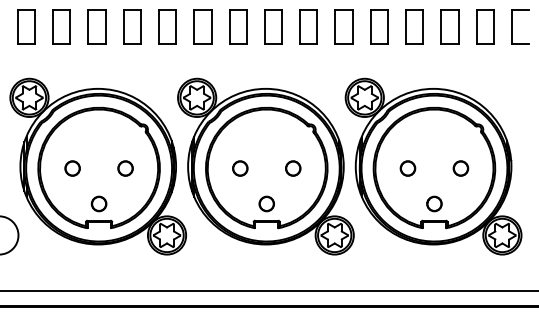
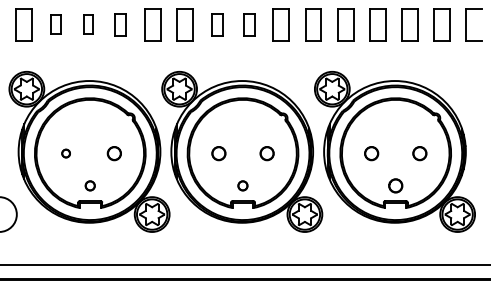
part: (61, 26) -> (56, 24), size x0.6
part: (96, 26) -> (87, 24), size x0.6
part: (132, 26) -> (120, 24), size x0.7
part: (238, 26) -> (217, 24), size x0.7
part: (273, 26) -> (249, 24), size x0.7
circle: (72, 168) -> (66, 153), size x0.6
part: (98, 203) -> (89, 185), size x0.7
part: (266, 203) -> (242, 185), size x0.7

